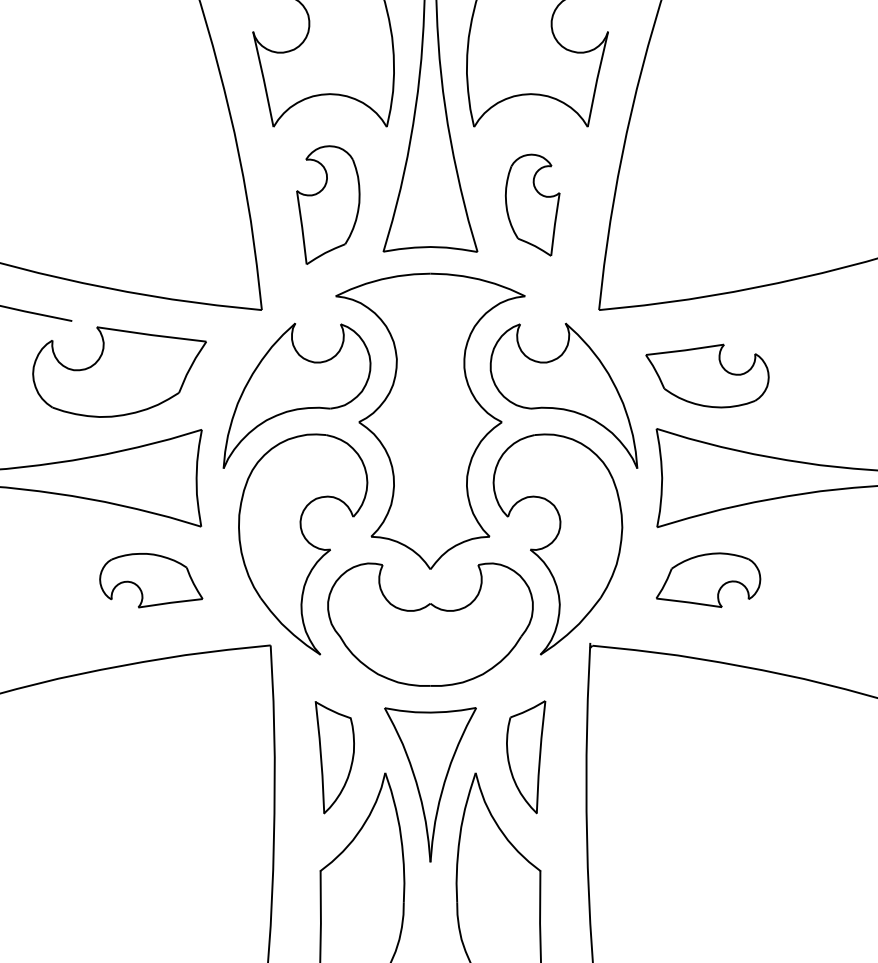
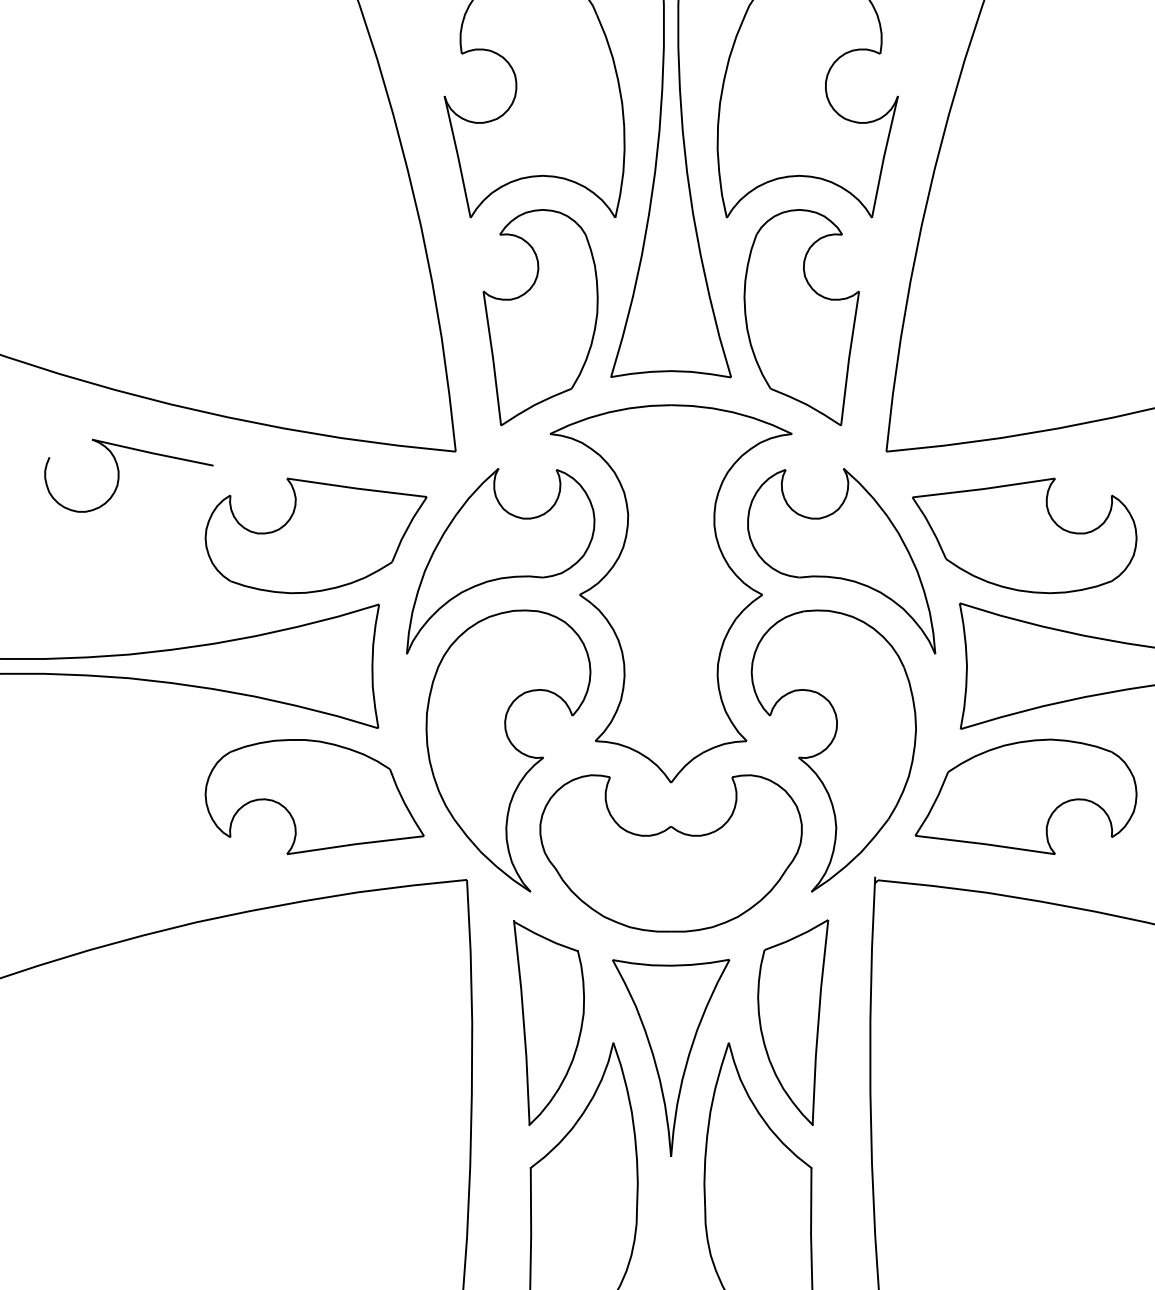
part: (328, 205) -> (540, 317), size x1.43
part: (532, 205) -> (801, 317), size x1.67
part: (119, 371) -> (315, 535), moved
part: (707, 375) -> (1024, 535), size x1.43
part: (151, 580) -> (314, 797), size x1.67
part: (707, 580) -> (1025, 796), size x1.67
part: (334, 757) -> (548, 1023), size x1.43
part: (526, 757) -> (793, 1022), size x1.43

